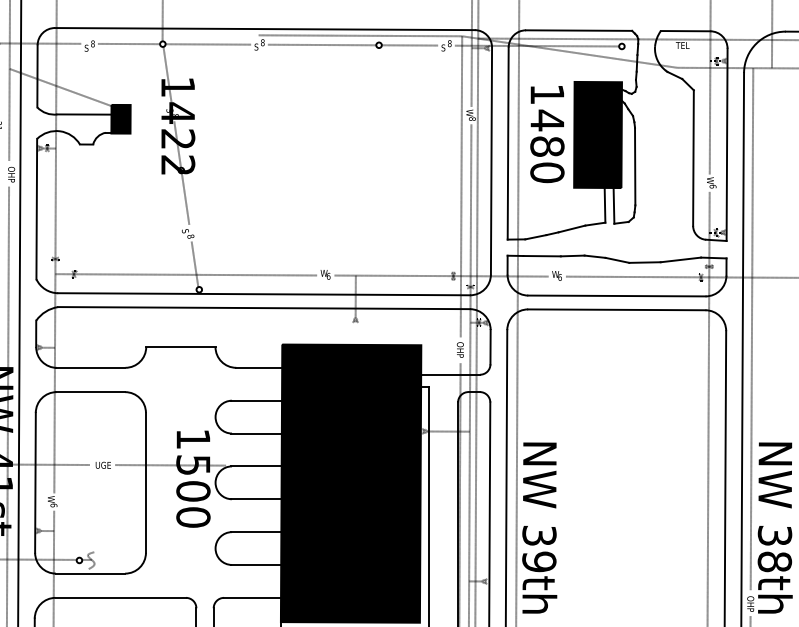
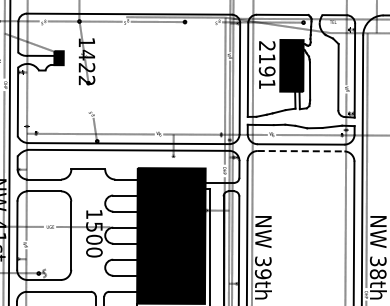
line: (408, 46) -> (199, 22), removed
text: (545, 134) -> (266, 65), 1480 -> 2191
line: (185, 197) -> (90, 96), removed
line: (617, 310) -> (301, 151), solid -> dashed

